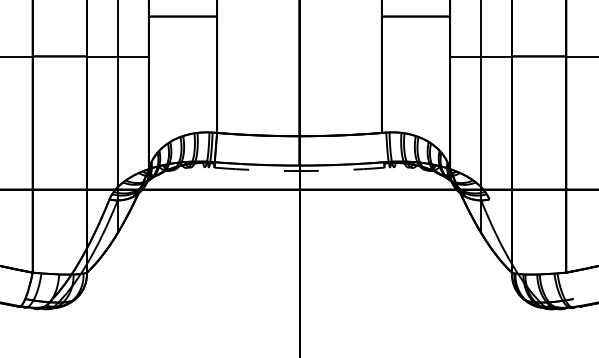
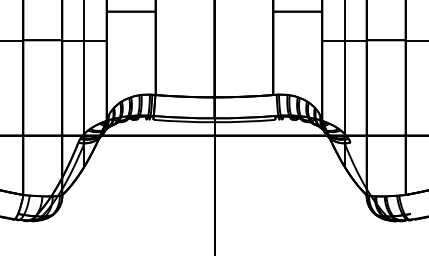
arc: (299, 171) -> (214, 122), dashed -> solid

